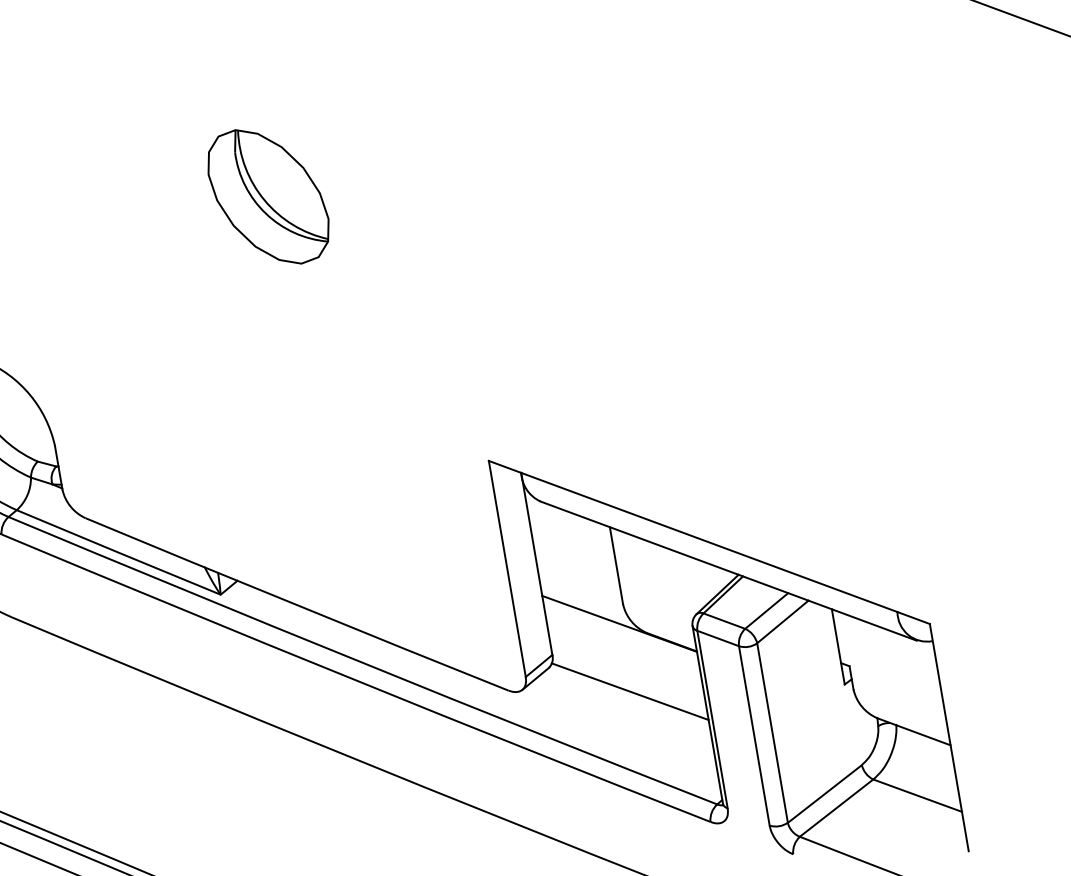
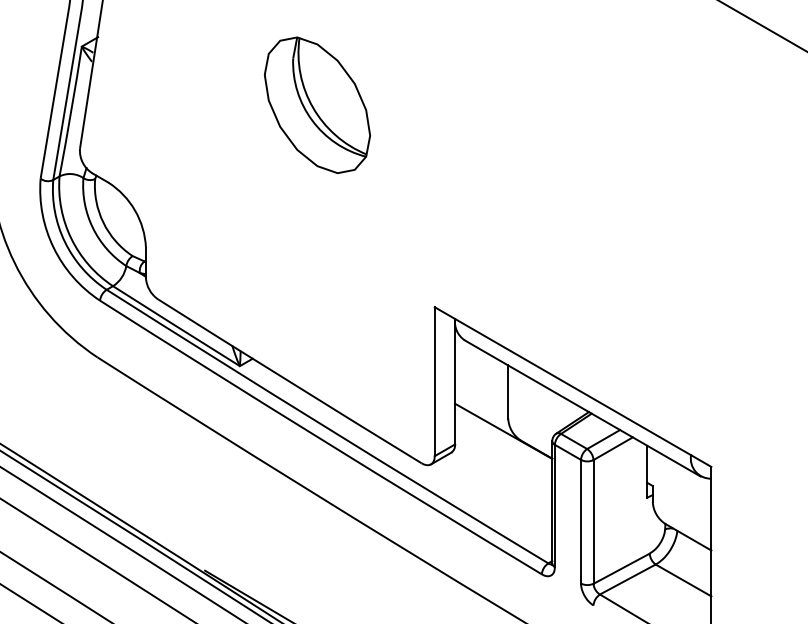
part: (268, 195) -> (317, 104), size x1.4
line: (629, 691) -> (502, 477), removed

